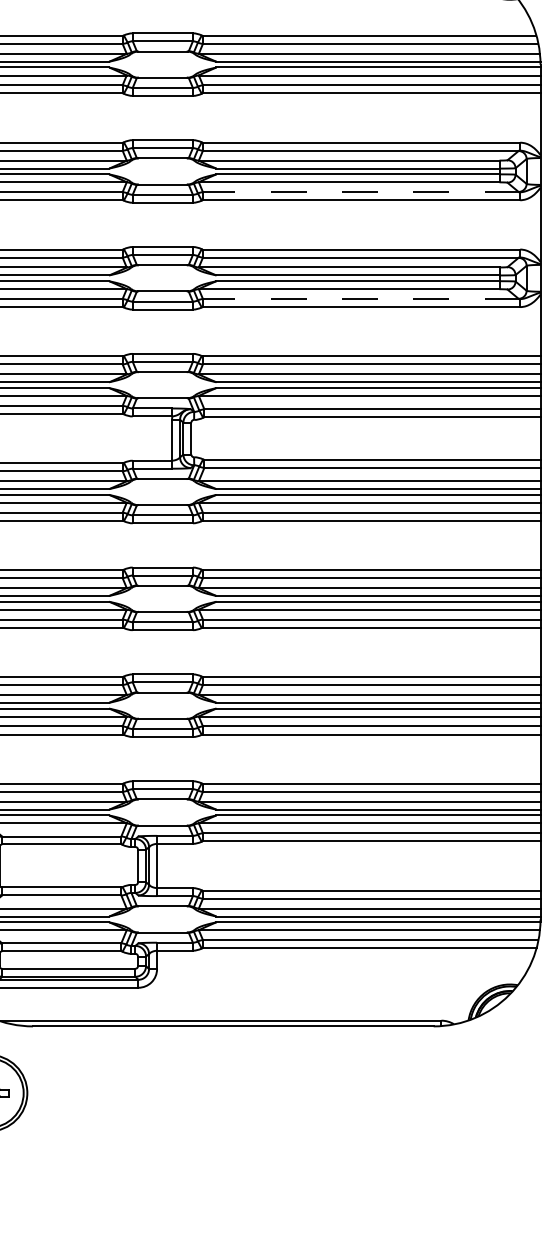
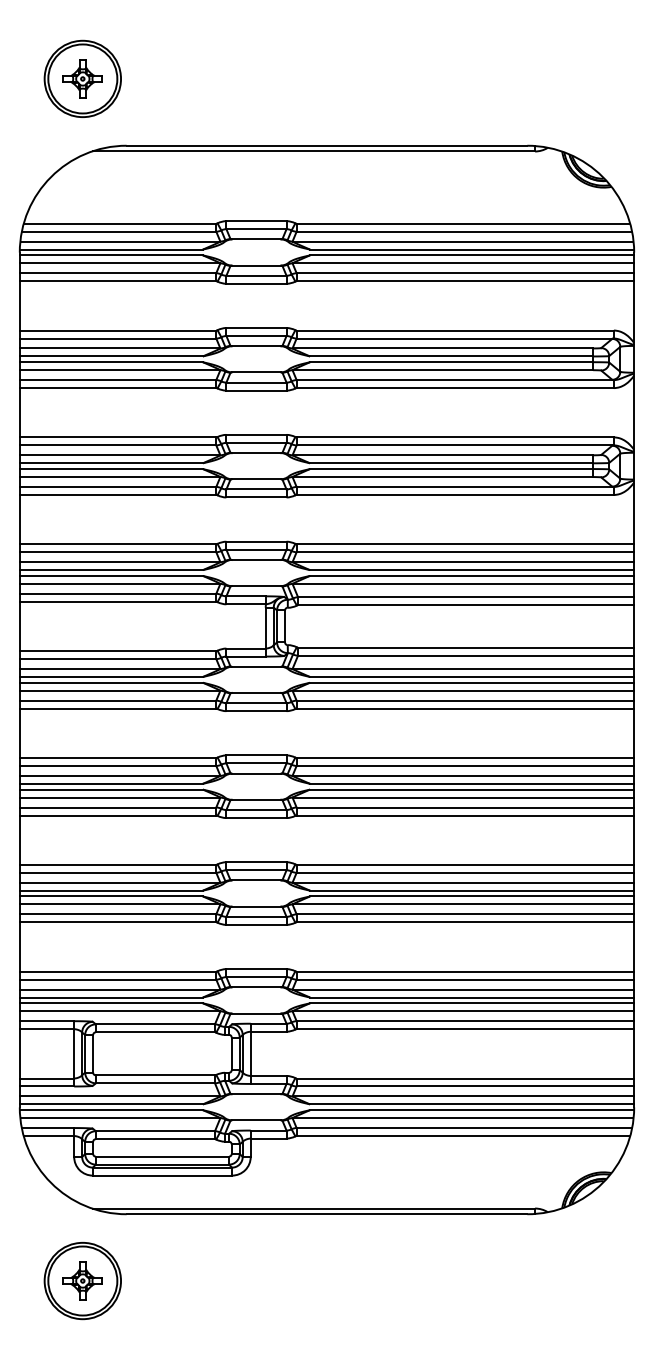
line: (361, 192) -> (455, 380), dashed -> solid
line: (361, 298) -> (455, 486), dashed -> solid

